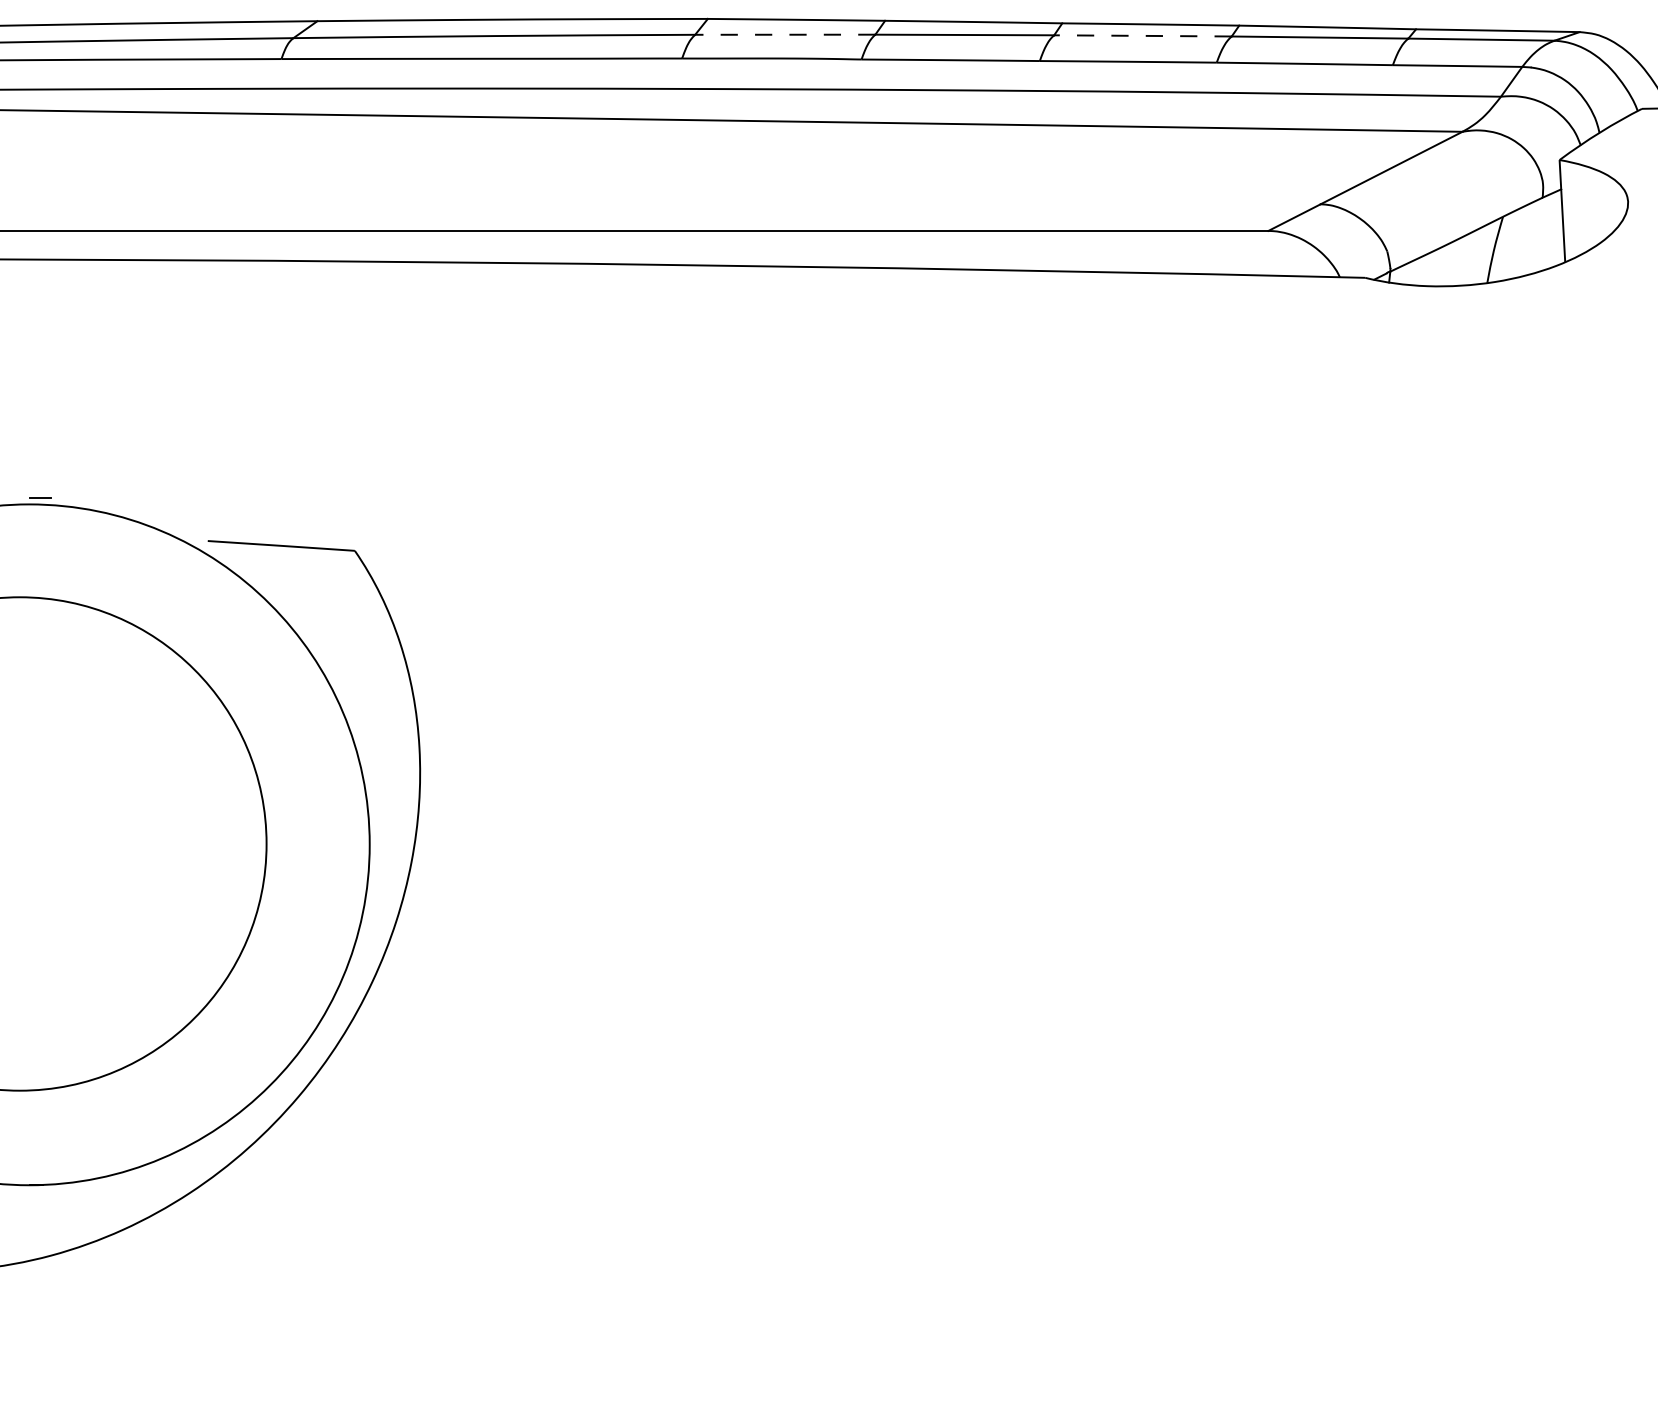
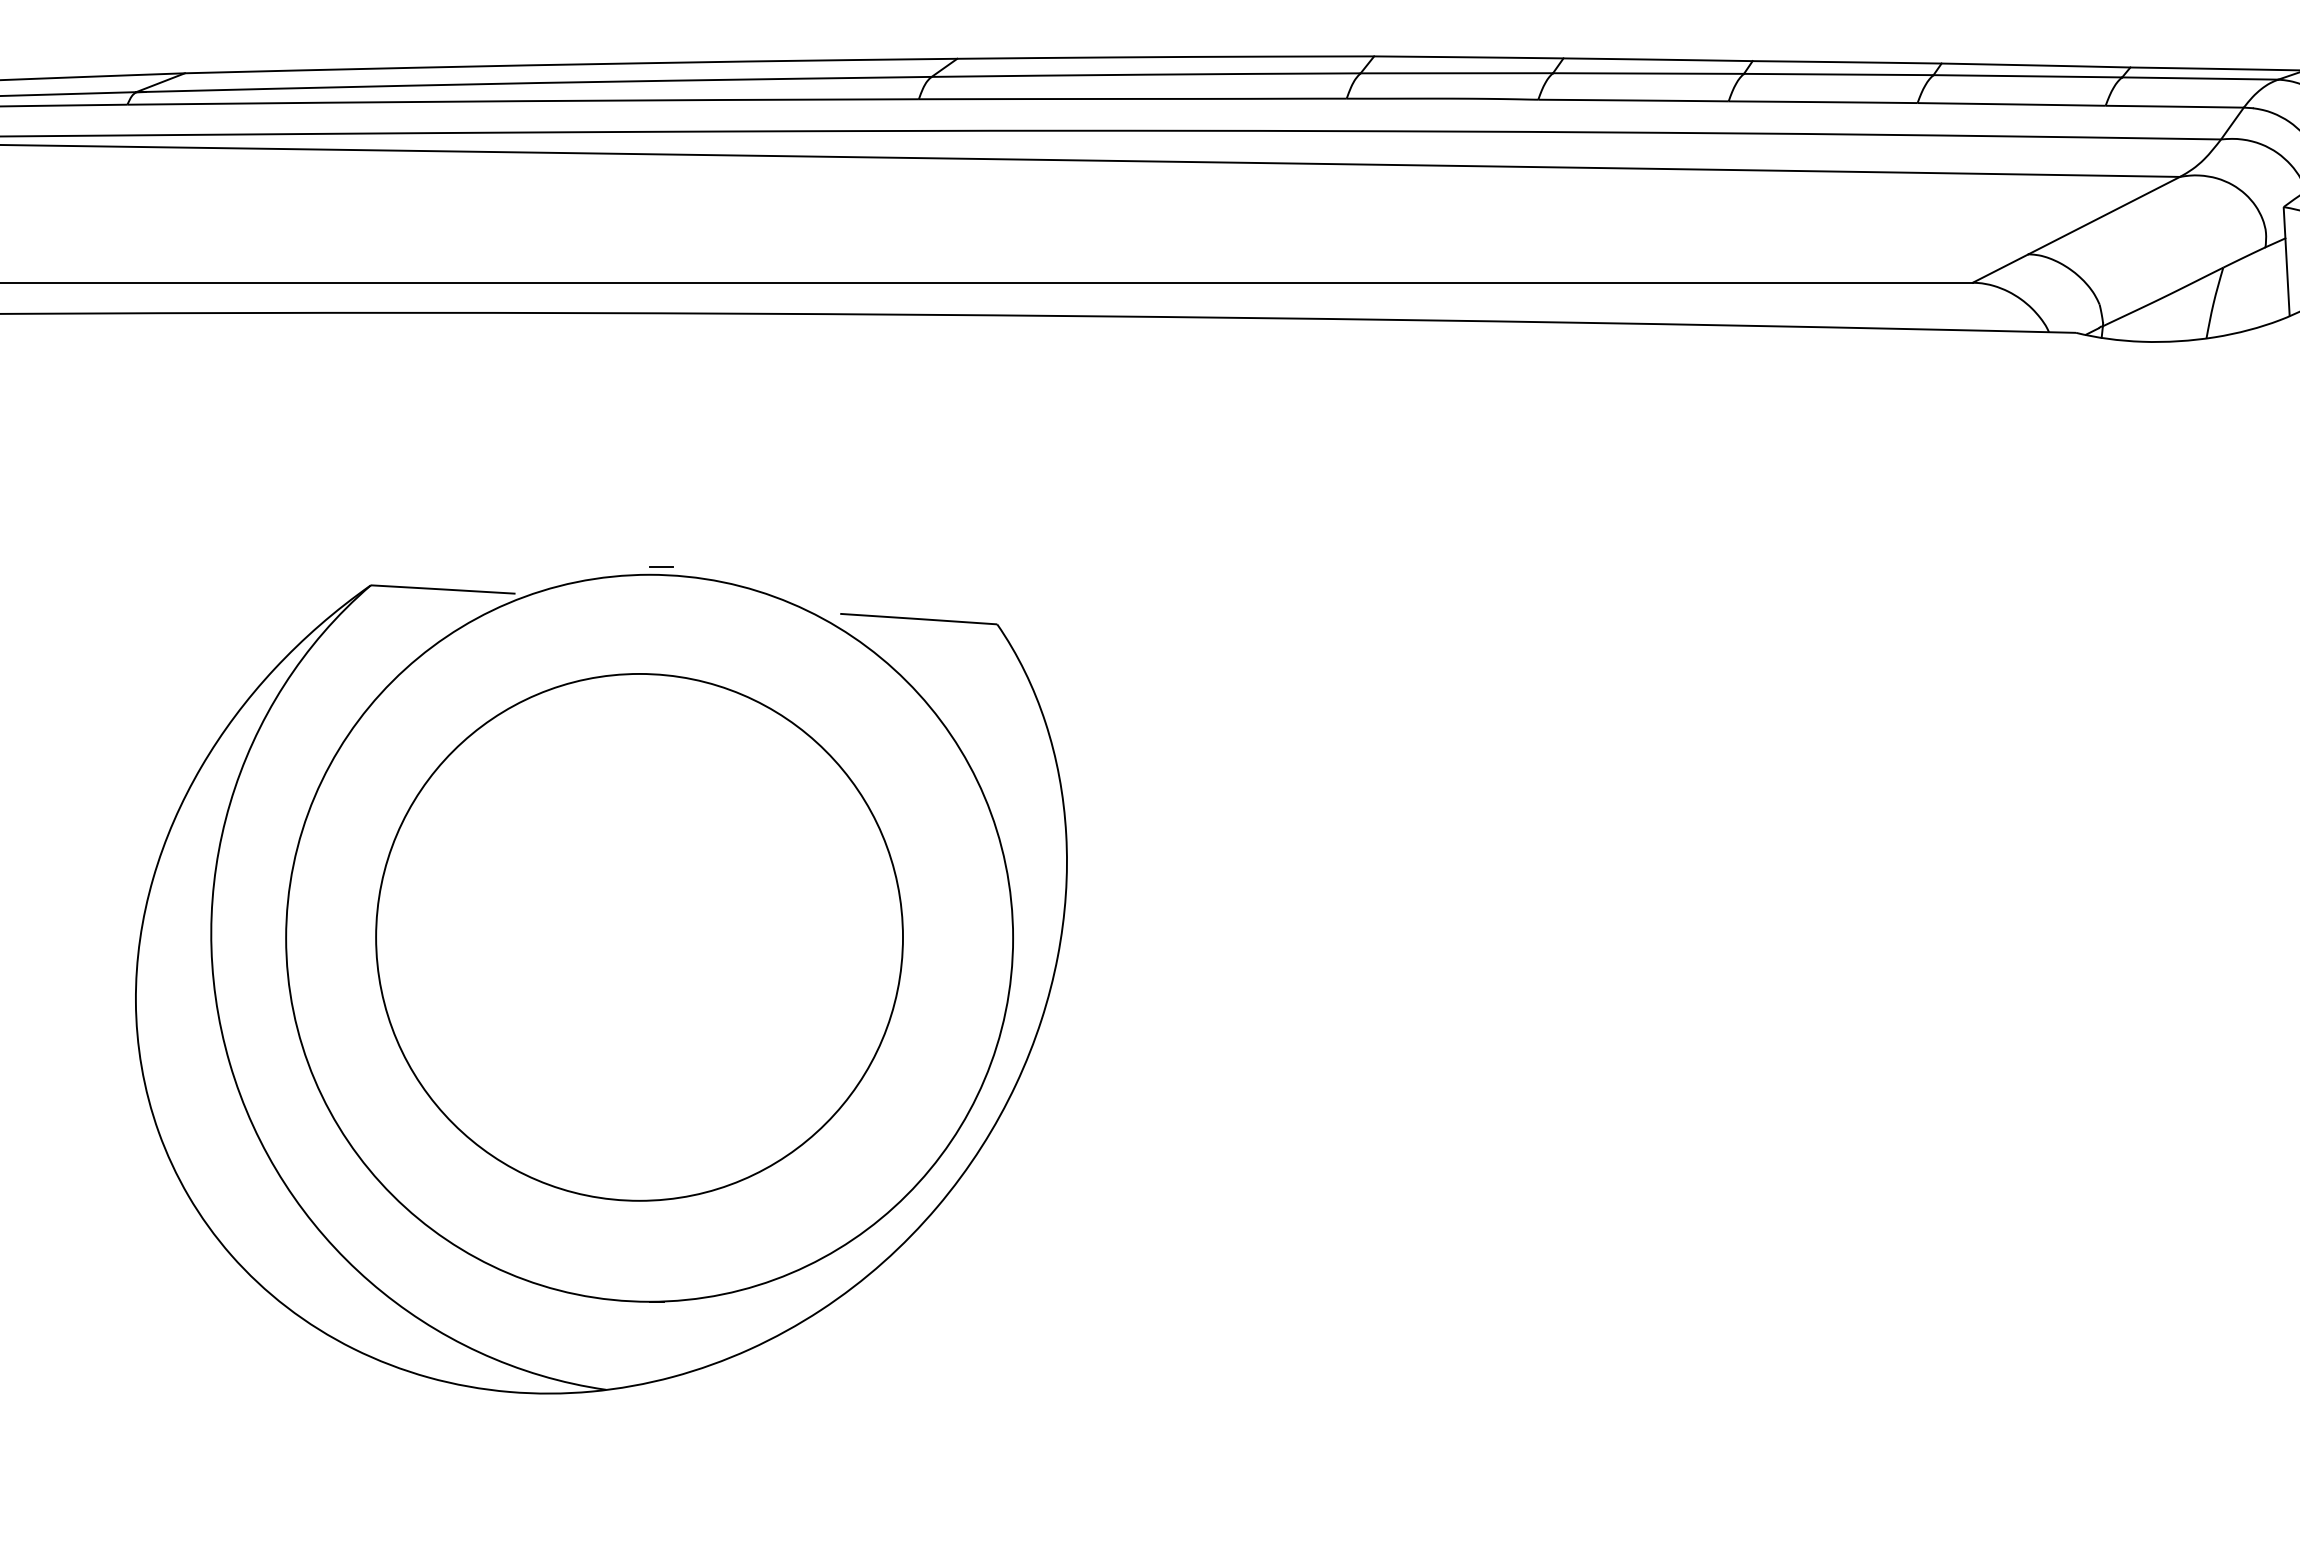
line: (784, 34) -> (1456, 73), dashed -> solid
line: (1142, 35) -> (1838, 74), dashed -> solid

